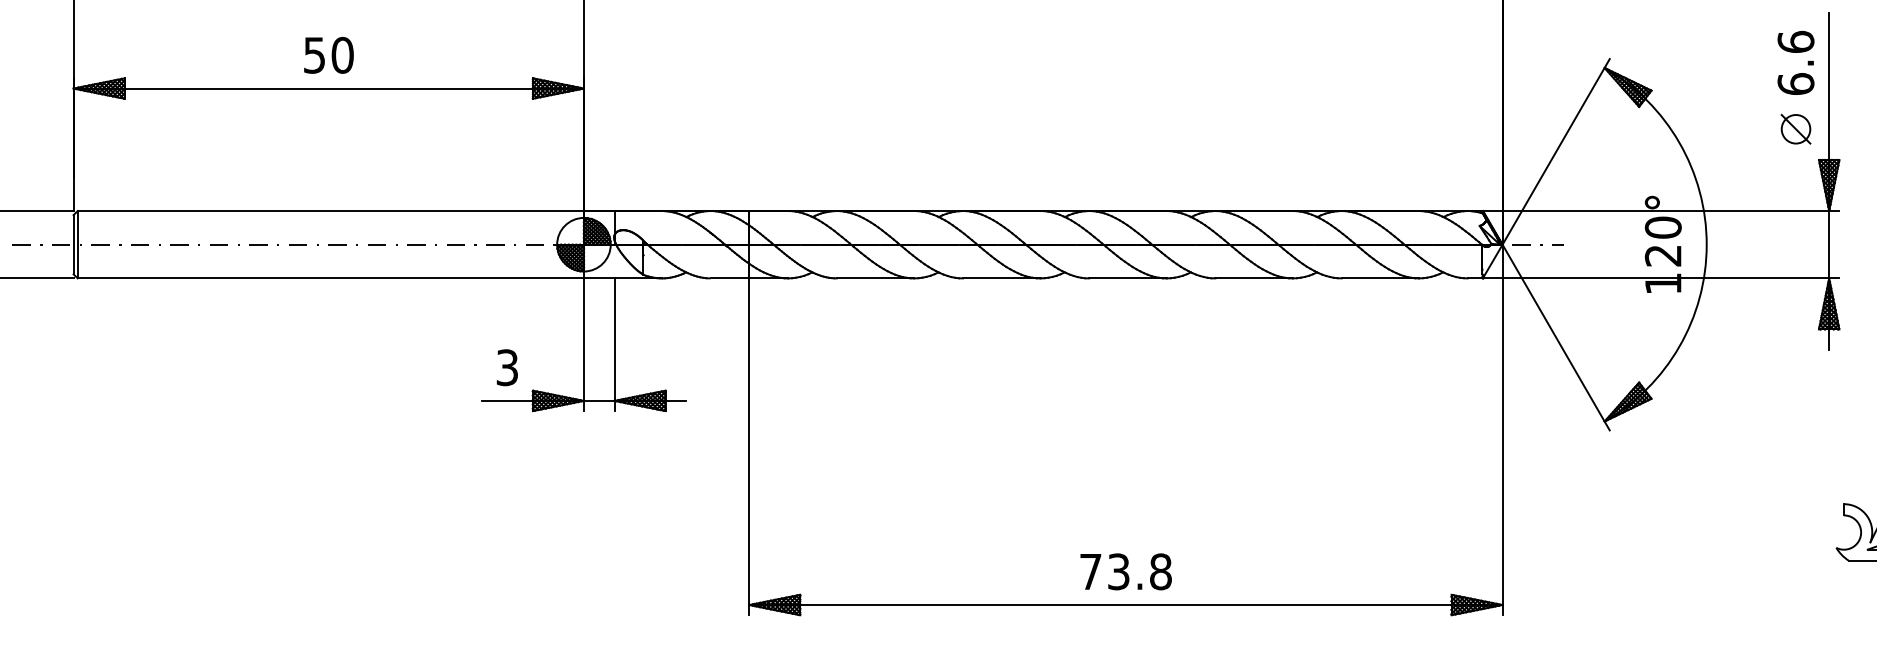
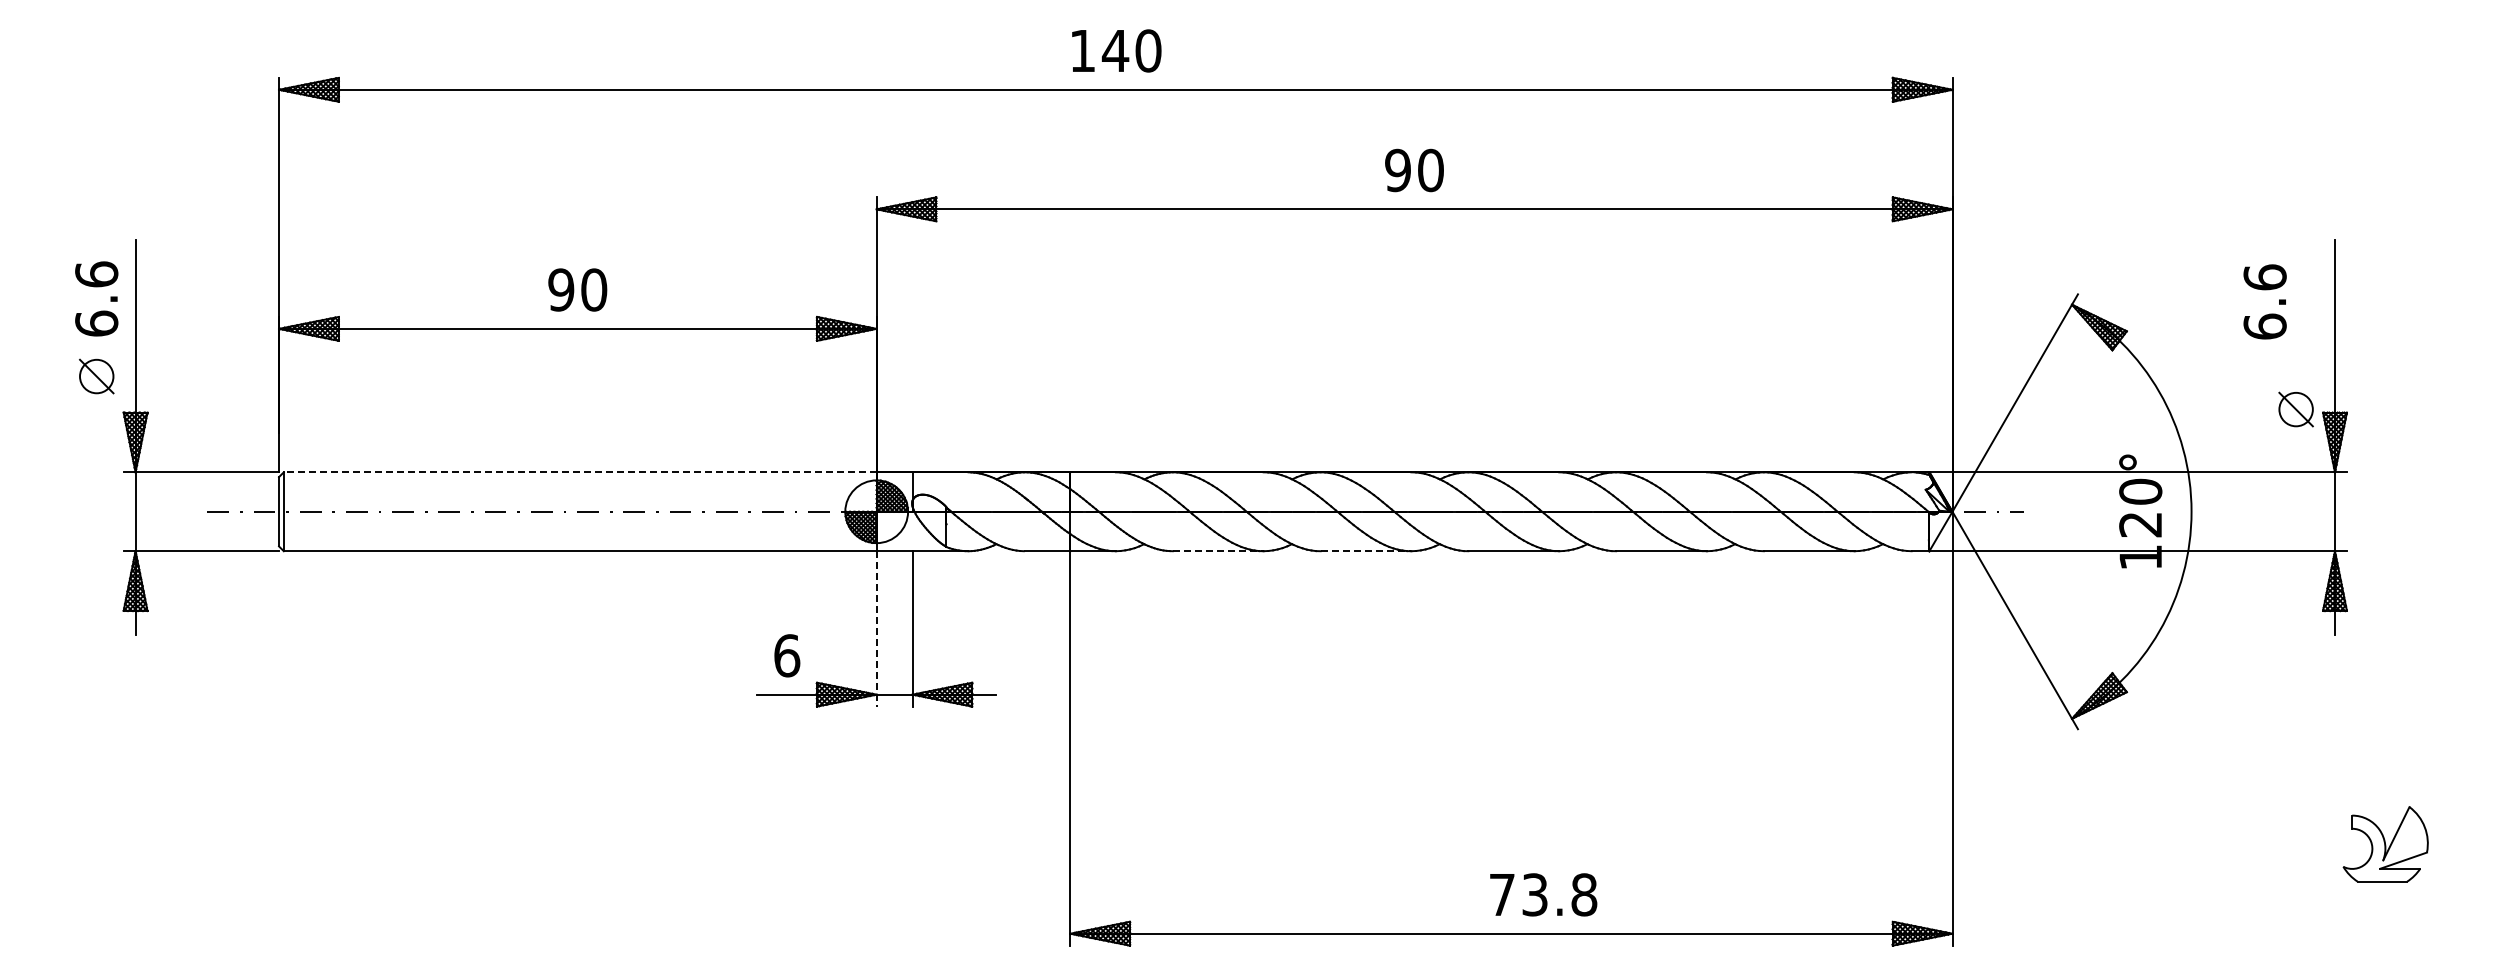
text: (314, 54) -> (561, 289), 50 -> 90
text: (1795, 62) -> (2264, 301), moved
part: (1795, 129) -> (2295, 409), moved
line: (330, 211) -> (579, 472), solid -> dashed
line: (875, 278) -> (1218, 551), solid -> dashed
line: (1002, 278) -> (1366, 551), solid -> dashed
line: (583, 344) -> (876, 628), solid -> dashed
text: (507, 367) -> (787, 655), 3 -> 6
text: (1126, 571) -> (1543, 894), moved

